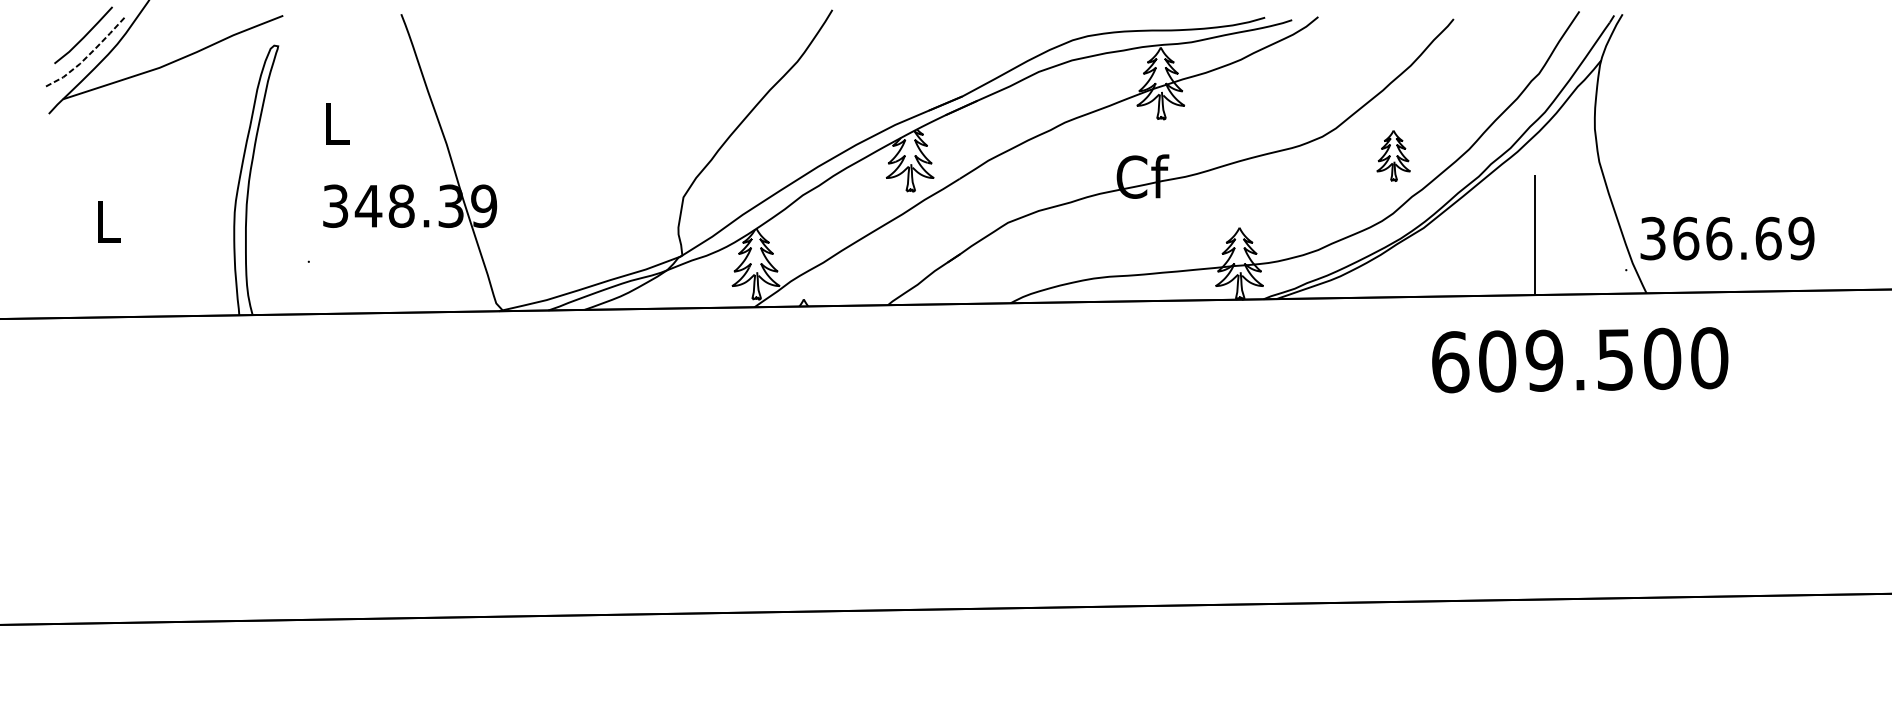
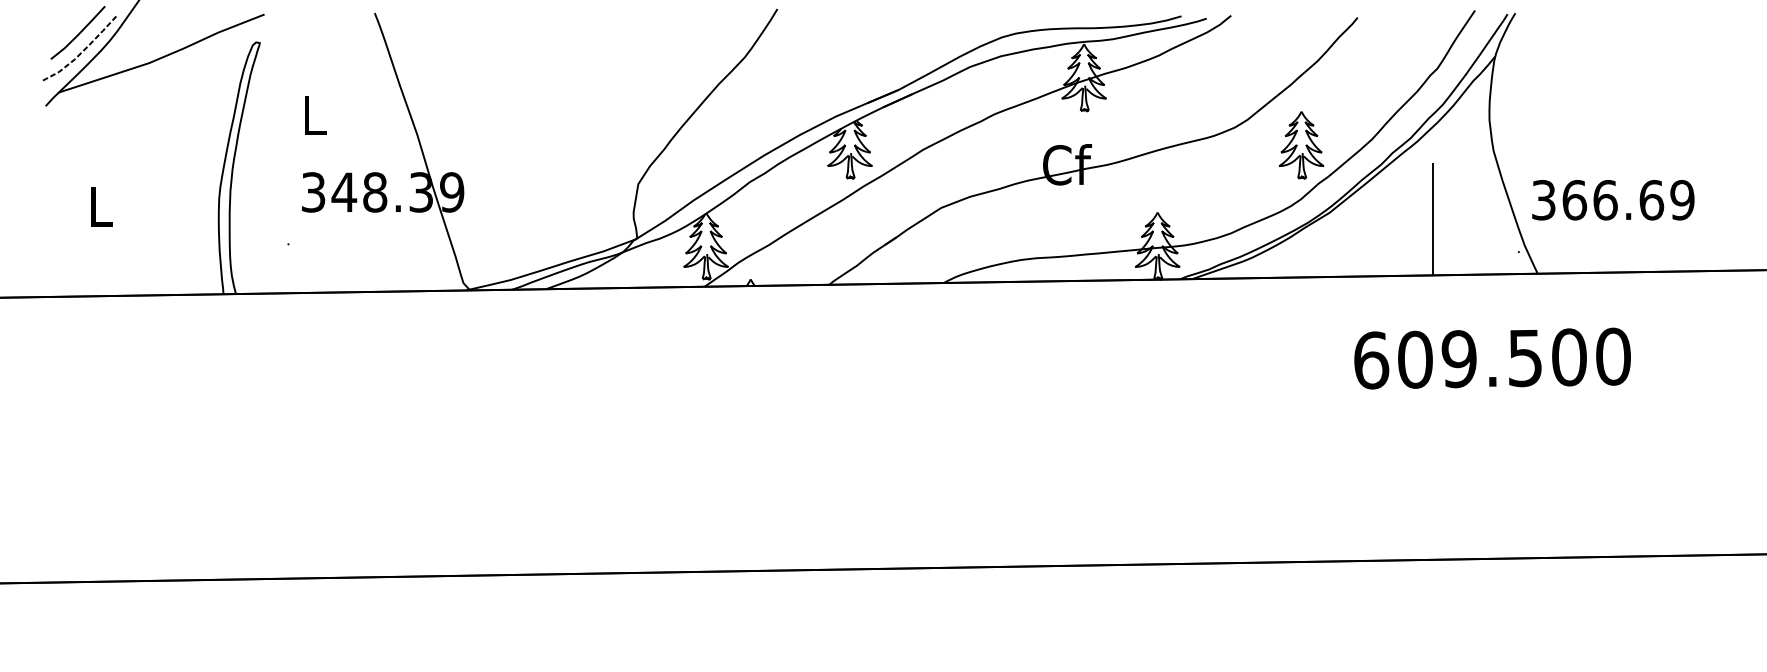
part: (1393, 155) -> (1301, 145), size x1.43
text: (1727, 238) -> (1613, 200), moved
text: (1580, 360) -> (1492, 358), moved

